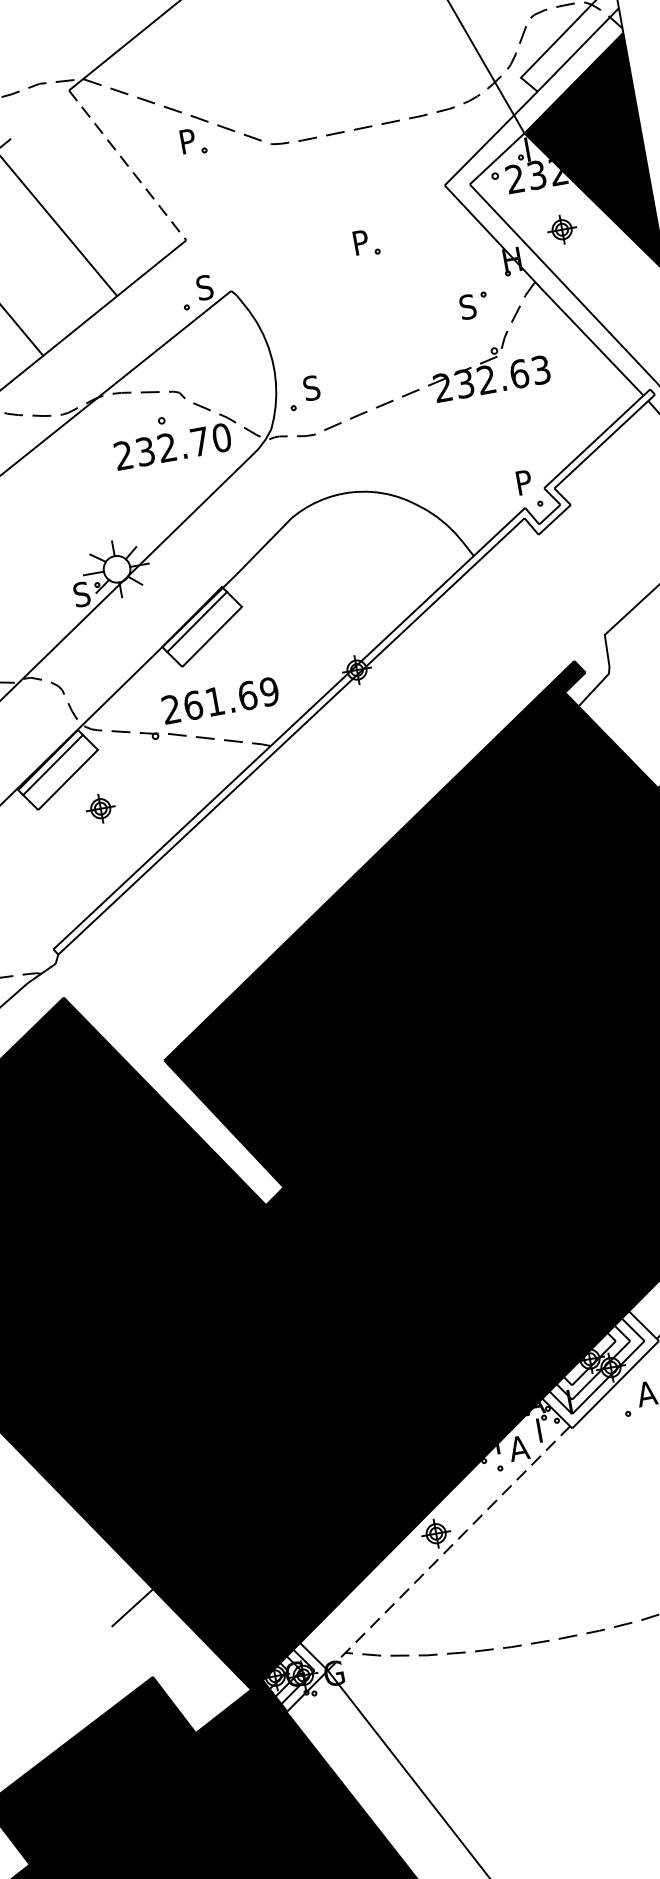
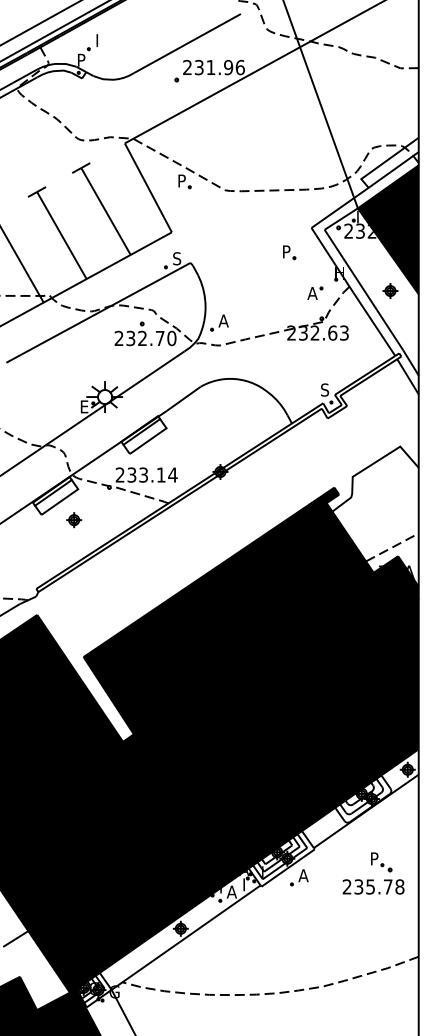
line: (128, 166) -> (148, 188), dashed -> solid
part: (562, 228) -> (390, 290), moved
part: (366, 242) -> (289, 252), moved
text: (468, 307) -> (312, 293), S -> A
text: (311, 387) -> (223, 320), S -> A
text: (524, 481) -> (325, 389), P -> S
text: (81, 593) -> (84, 406), S -> E
text: (231, 697) -> (152, 474), 261.69 -> 233.14
line: (449, 1548) -> (186, 937), dashed -> solid

